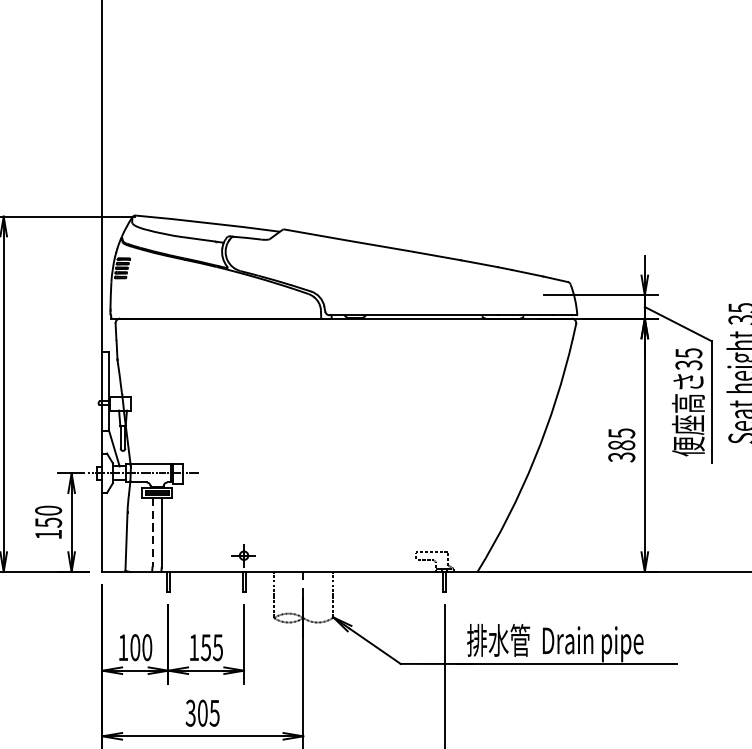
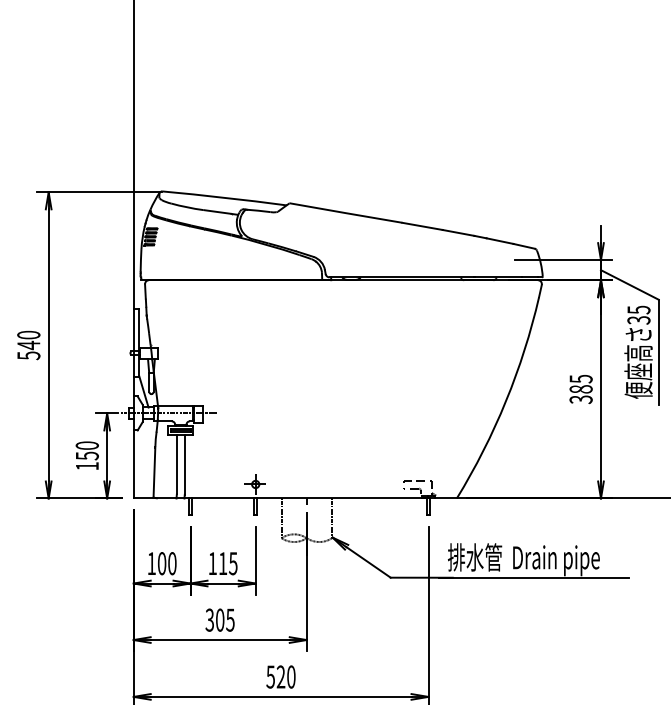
line: (152, 532) -> (176, 464), dashed -> solid
text: (205, 647) -> (222, 563), 155 -> 115

